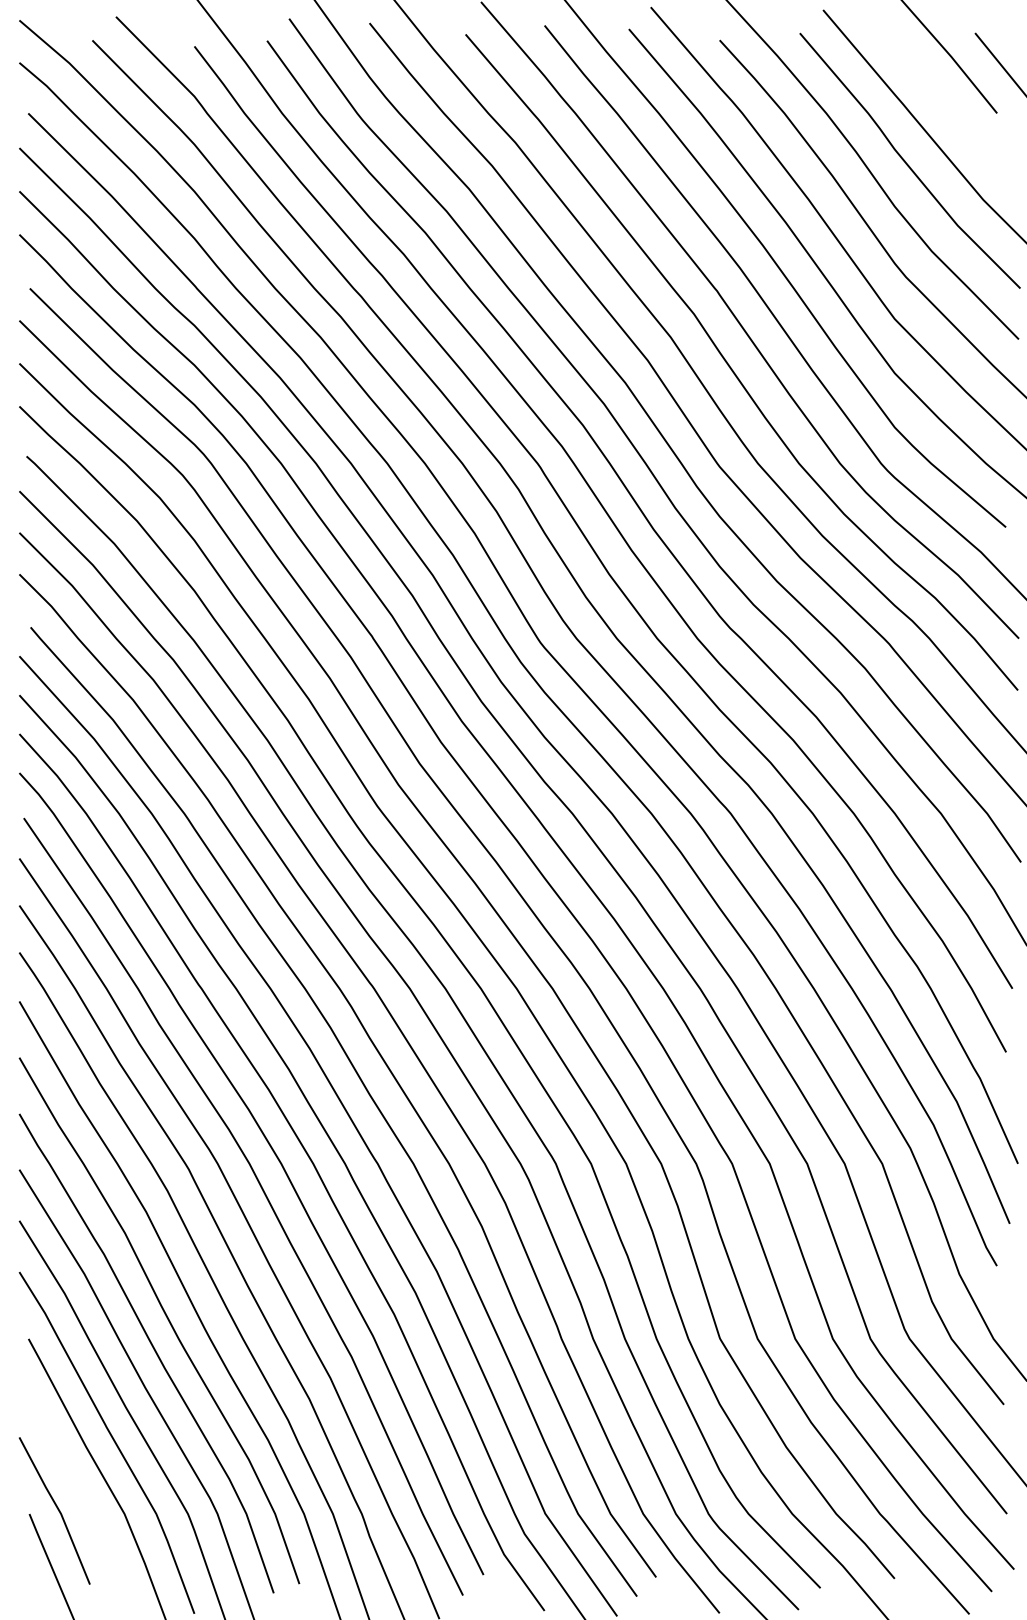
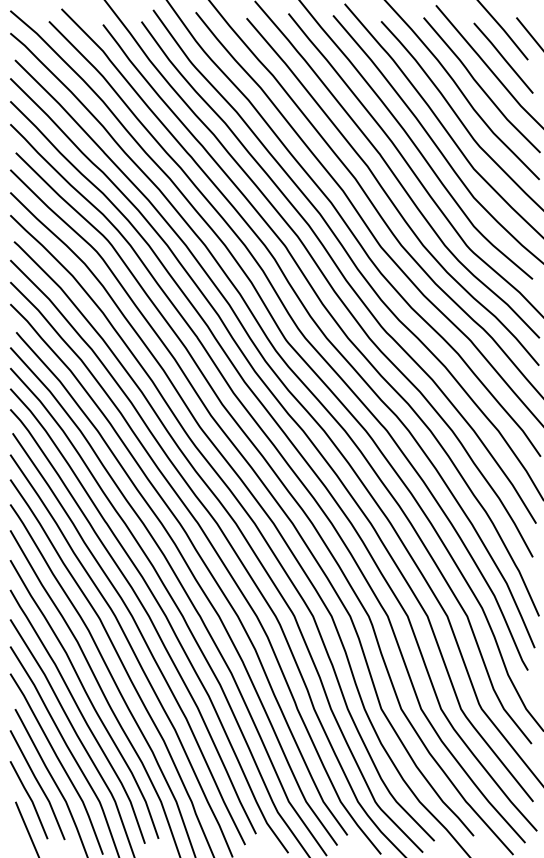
line: (950, 108) -> (503, 57), added
line: (72, 1483) -> (38, 785), added

